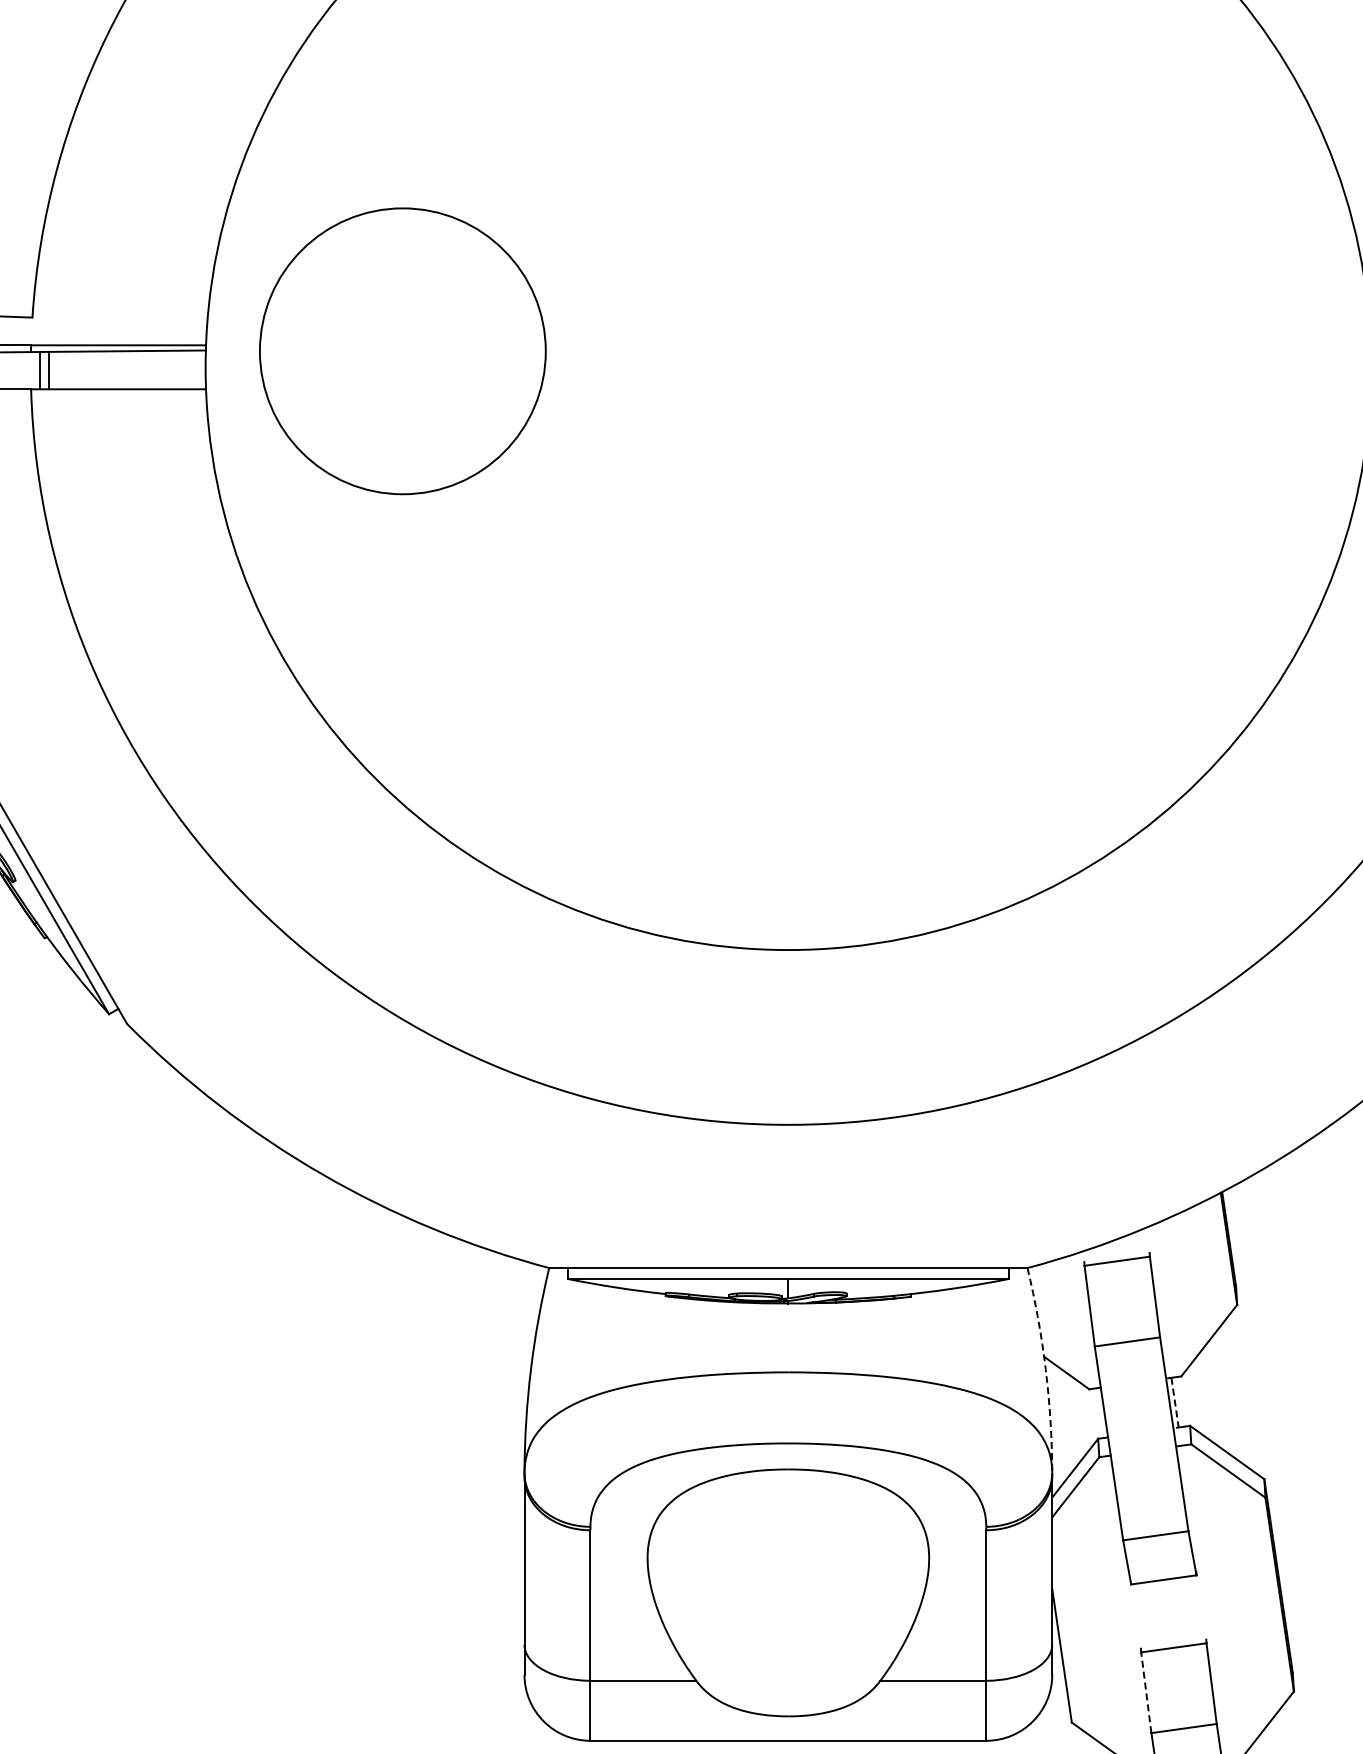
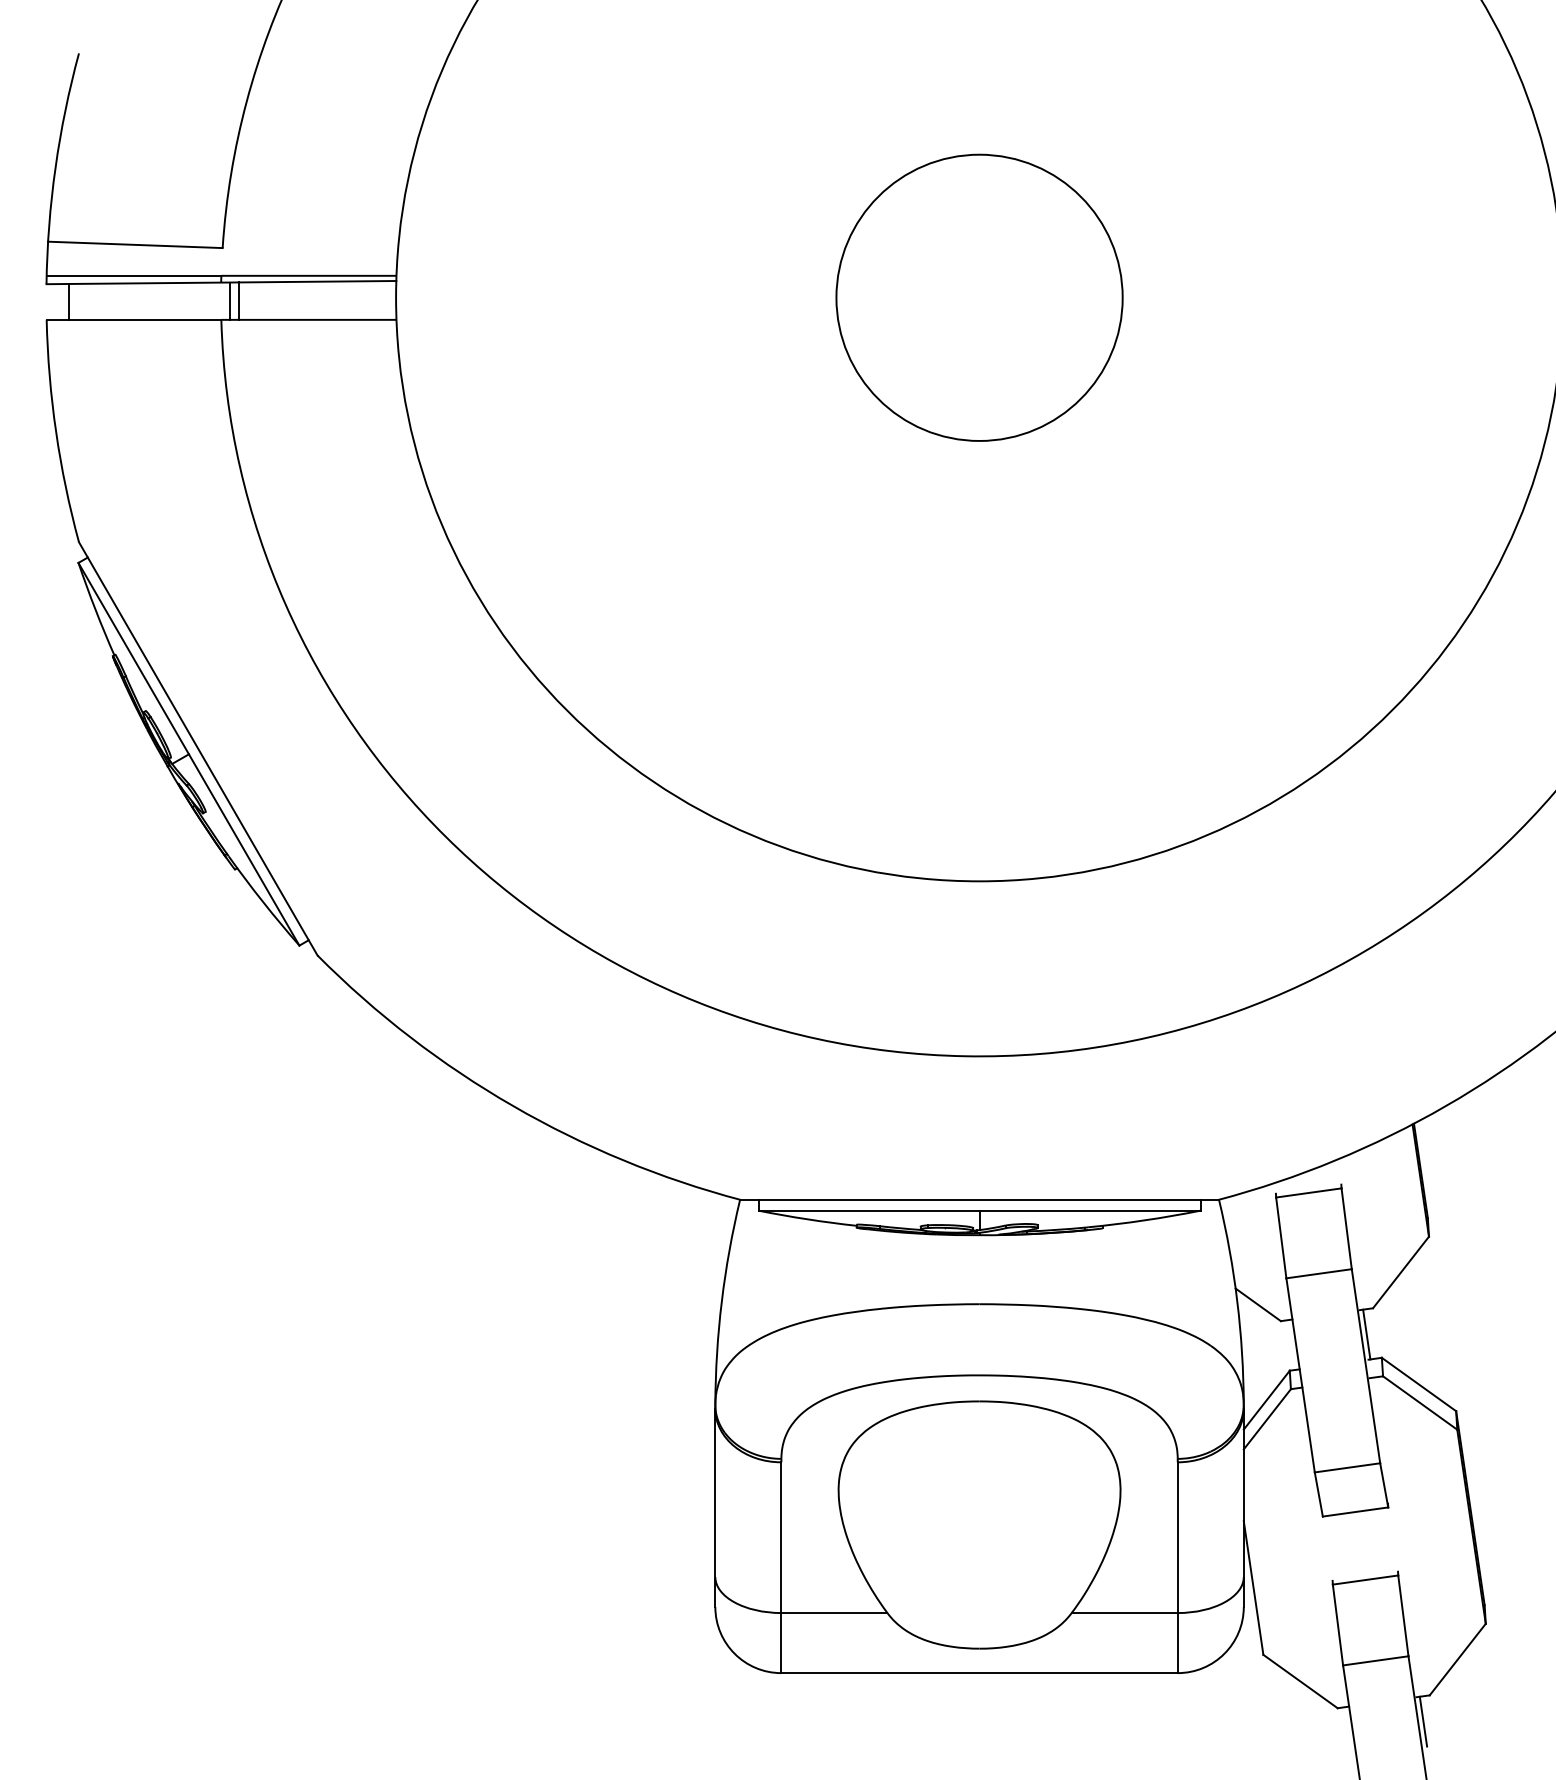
circle: (402, 350) -> (979, 297), moved
arc: (1045, 1369) -> (1237, 1301), dashed -> solid
line: (1174, 1403) -> (1366, 1335), dashed -> solid
line: (1145, 1693) -> (1337, 1625), dashed -> solid

